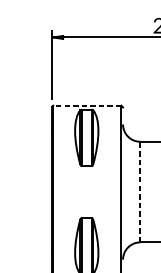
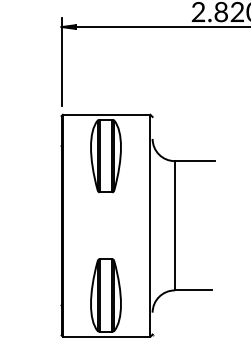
line: (87, 105) -> (106, 114), dashed -> solid
line: (140, 191) -> (174, 225), dashed -> solid

